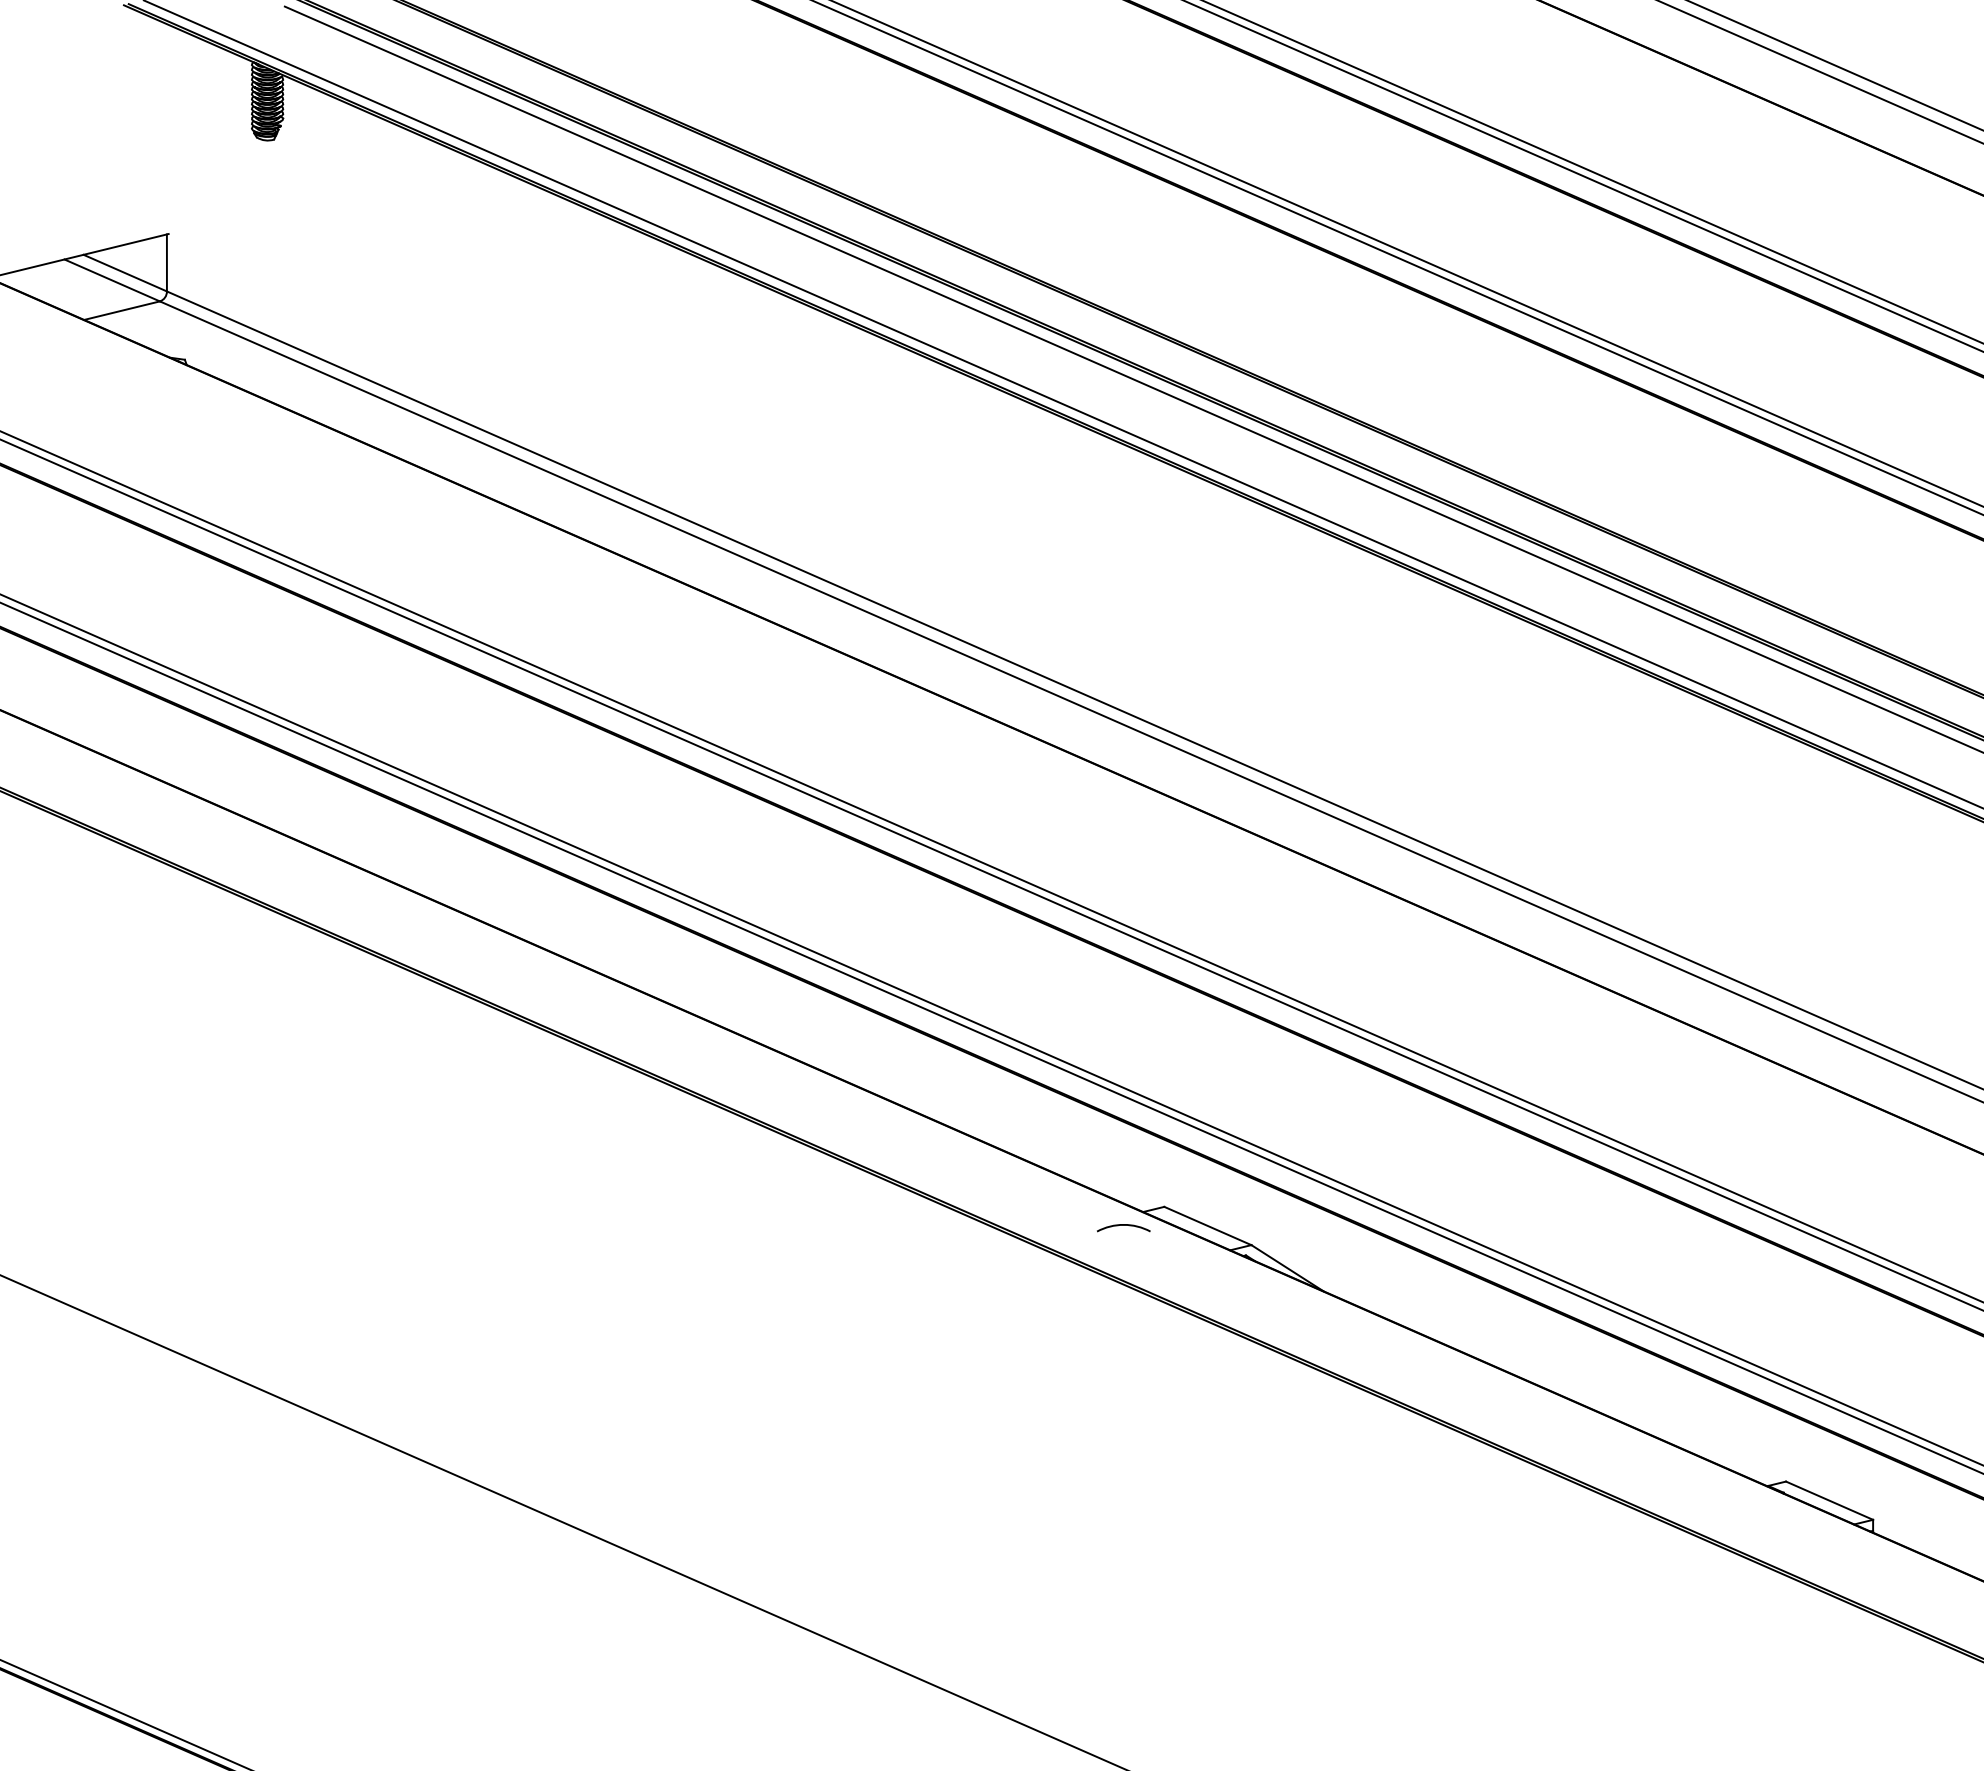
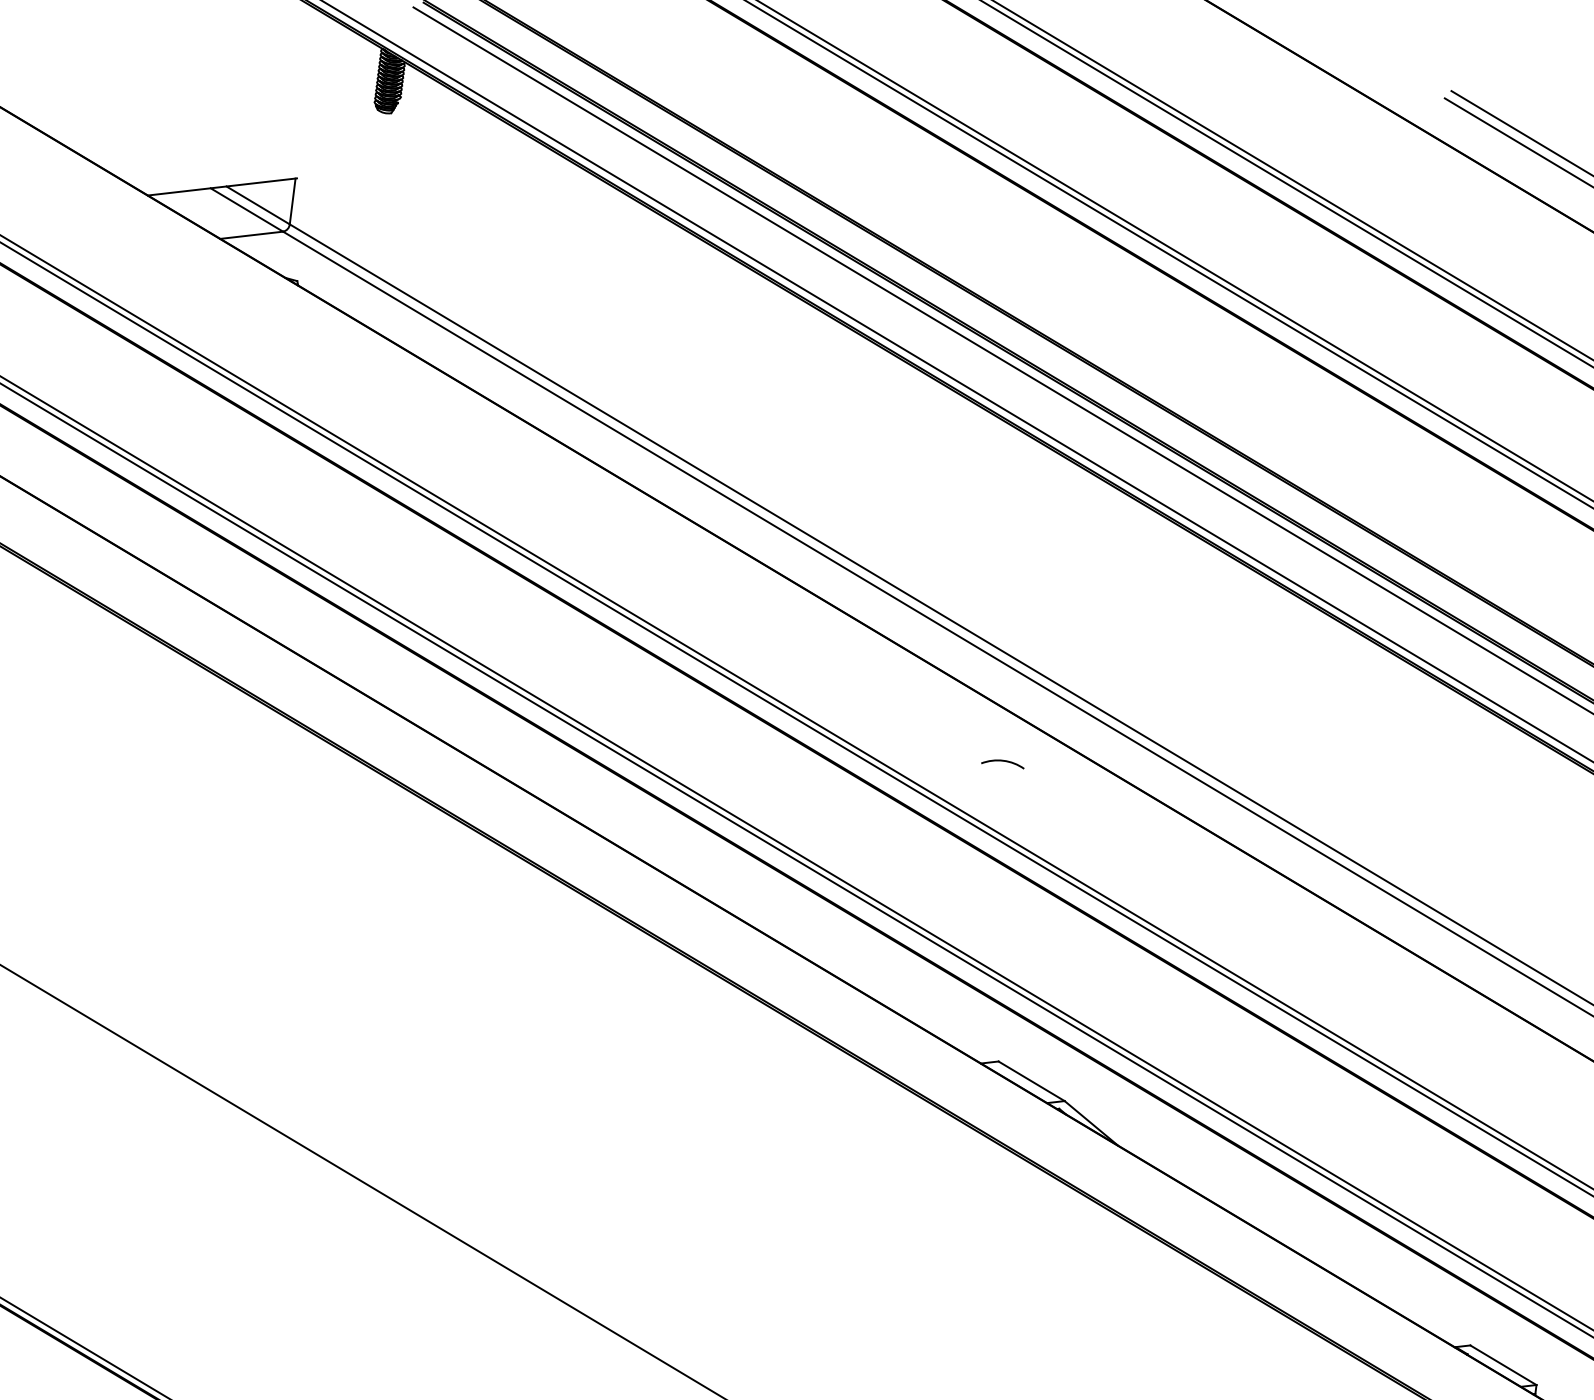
arc: (1123, 1225) -> (1003, 761), moved

